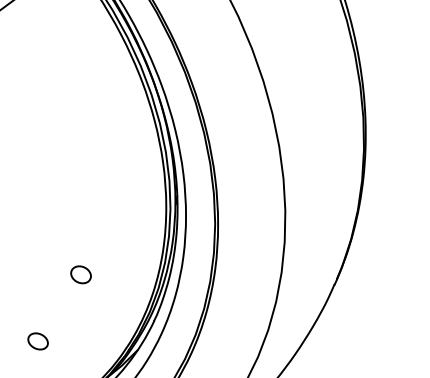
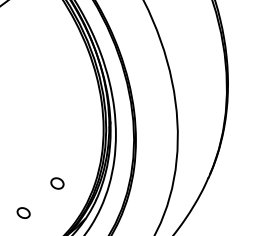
part: (81, 274) -> (57, 183), moved

